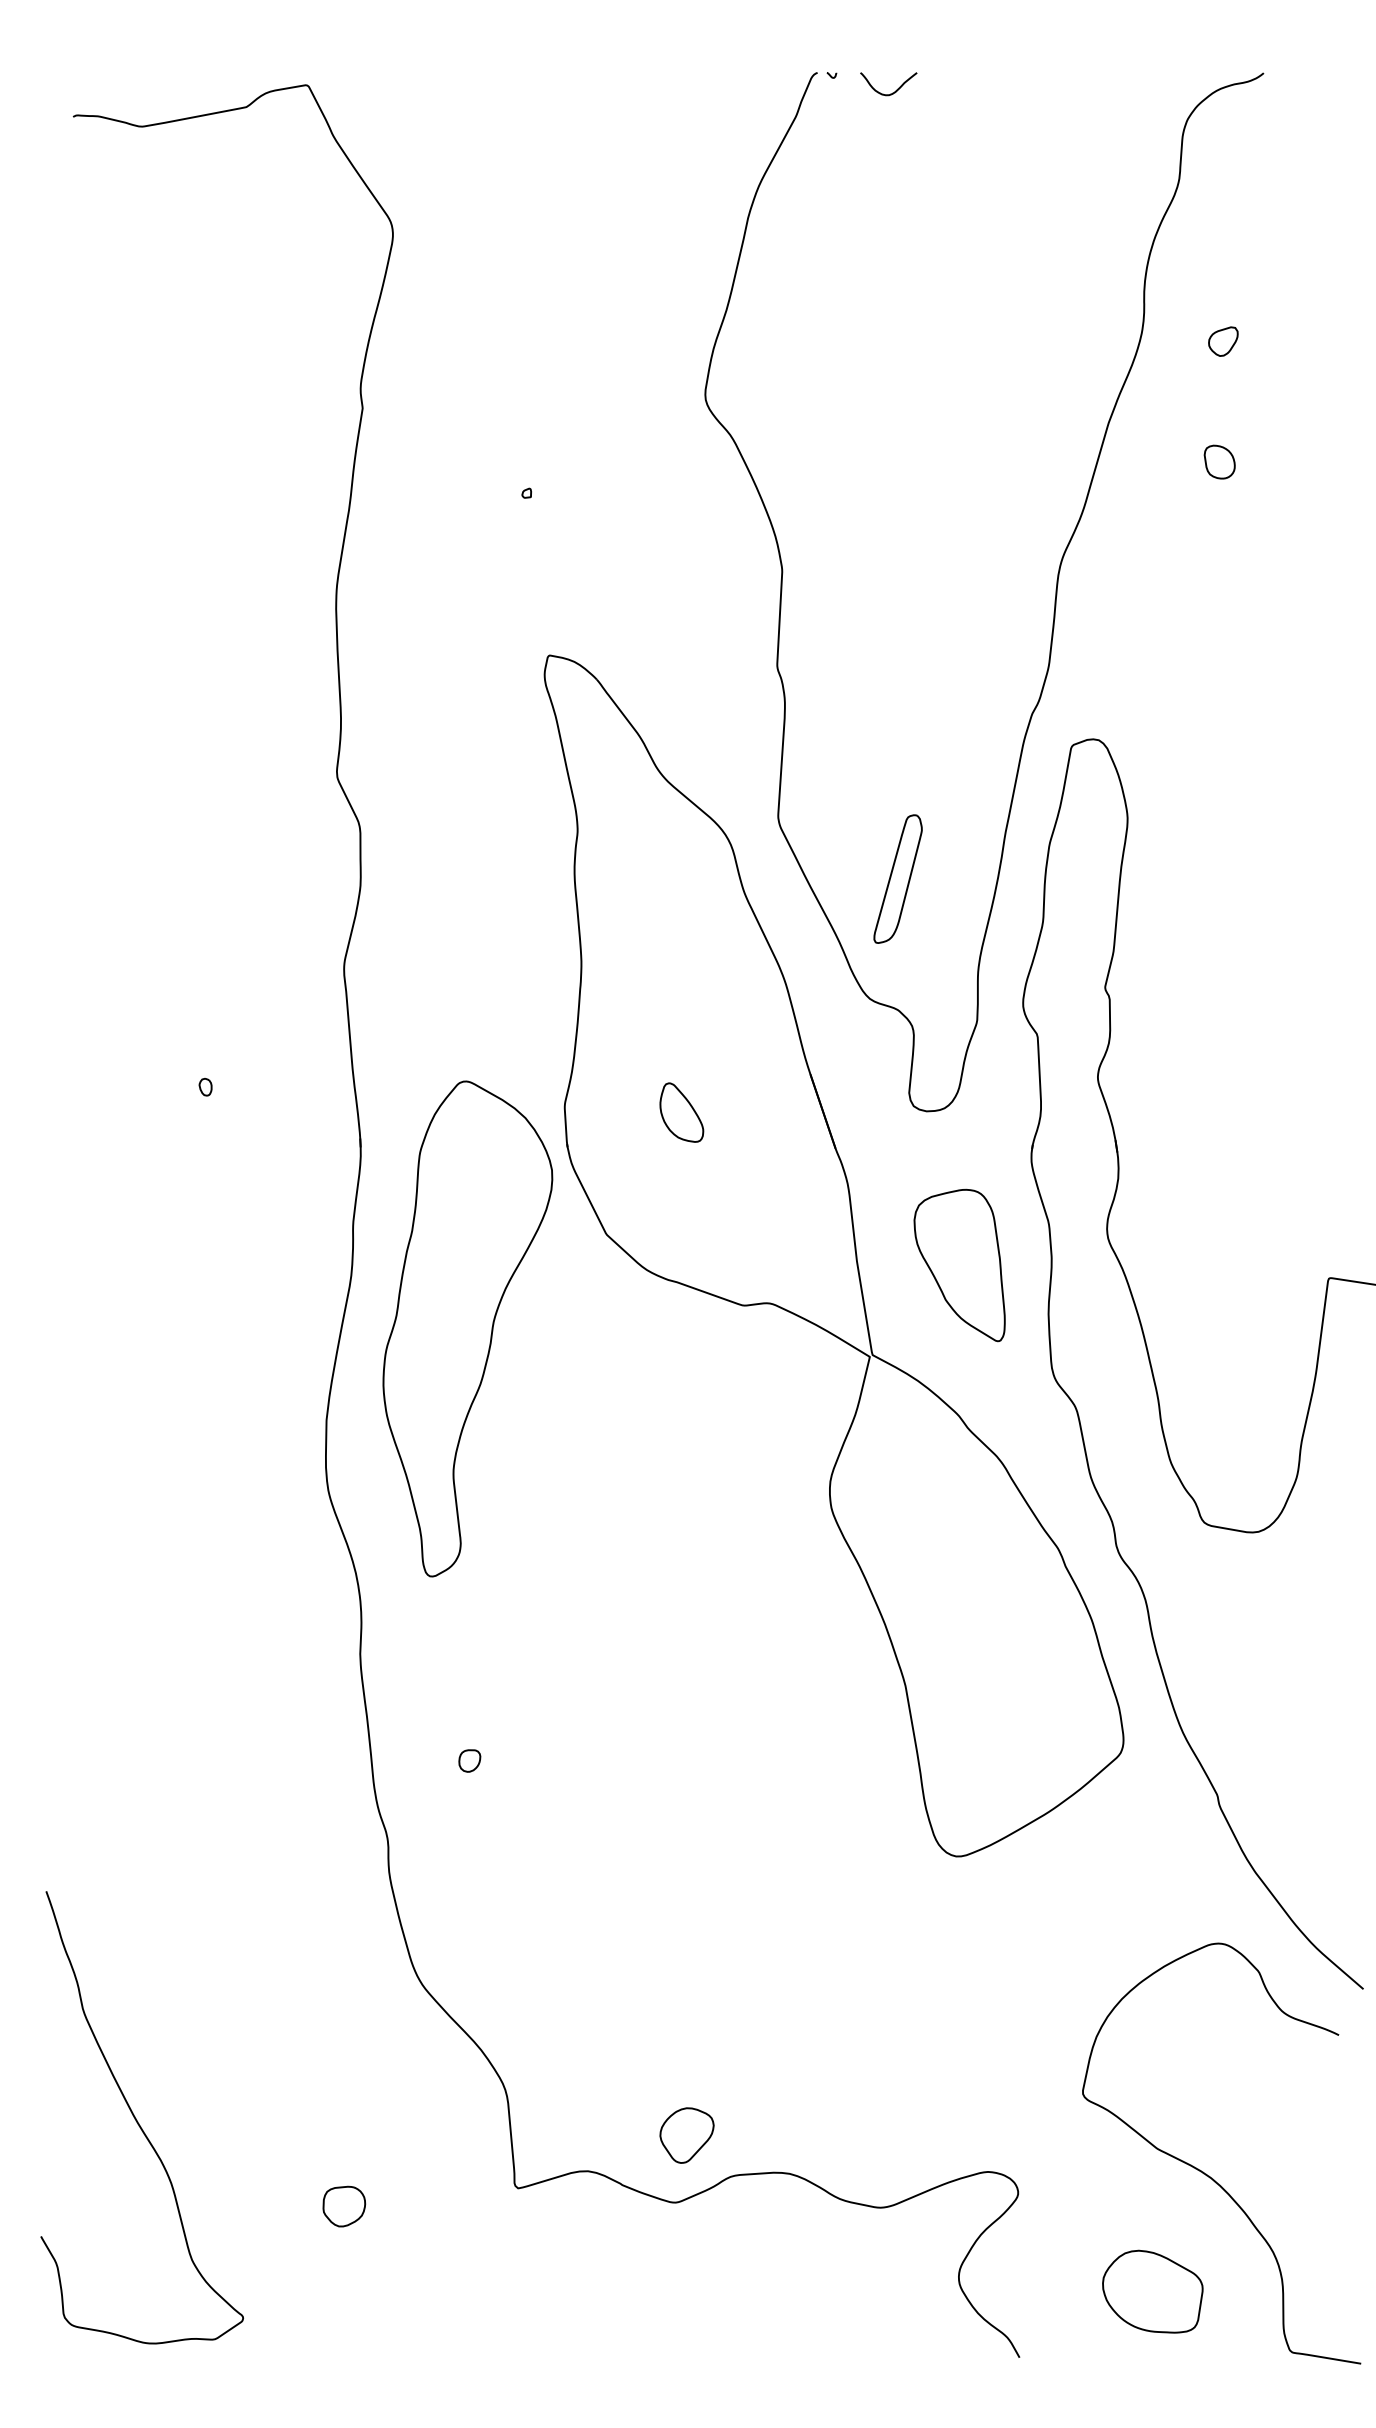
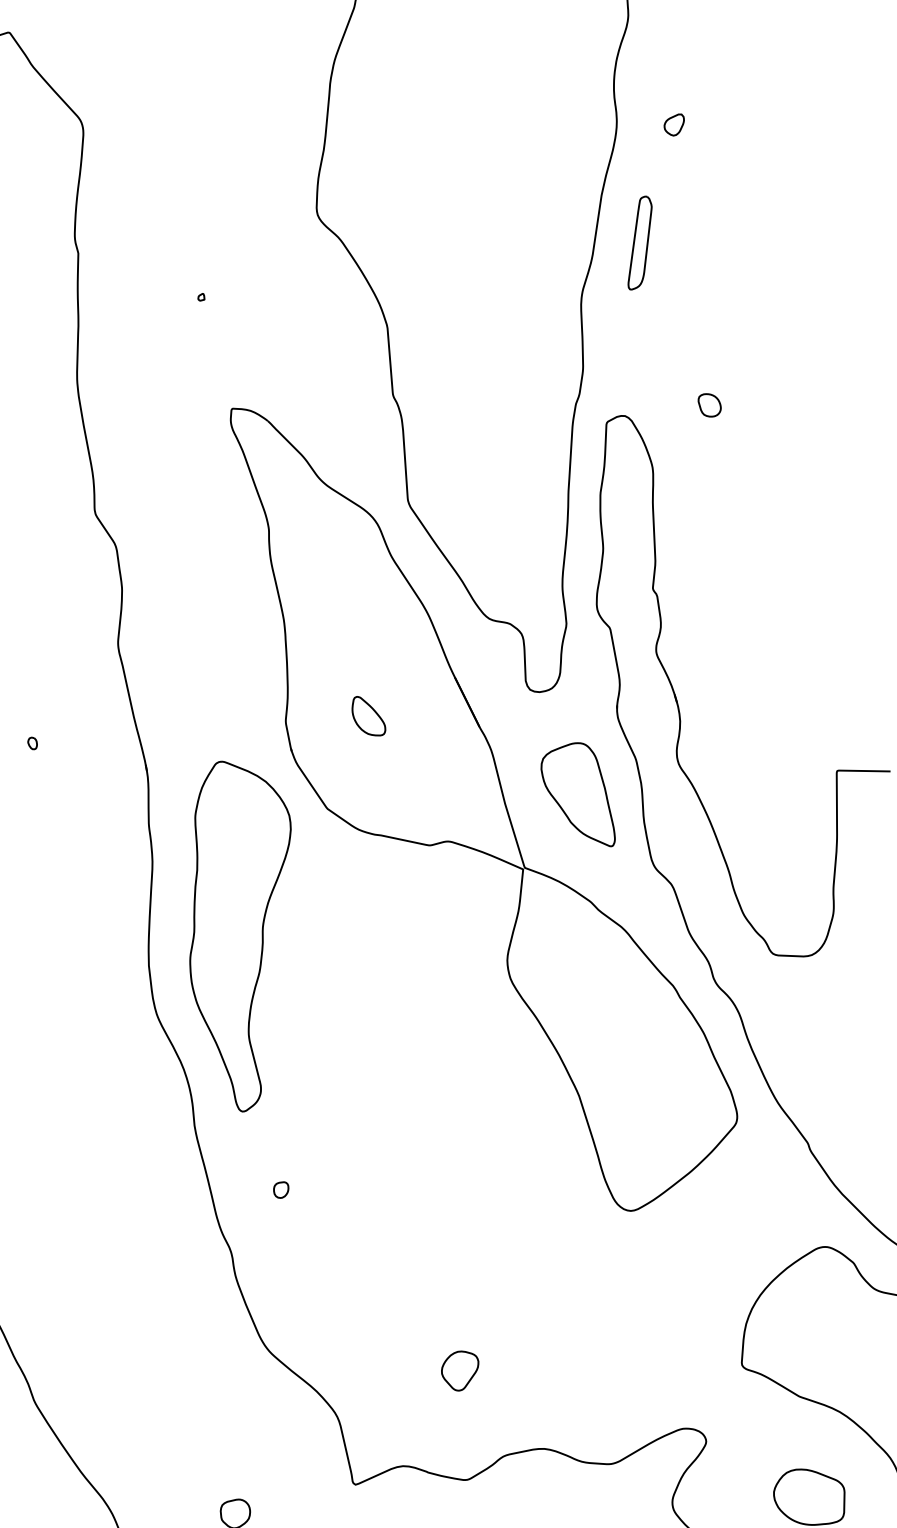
part: (1219, 461) -> (709, 404), moved
part: (897, 878) -> (639, 242), moved
part: (467, 1328) -> (245, 934), moved
part: (686, 2135) -> (460, 1370), moved

